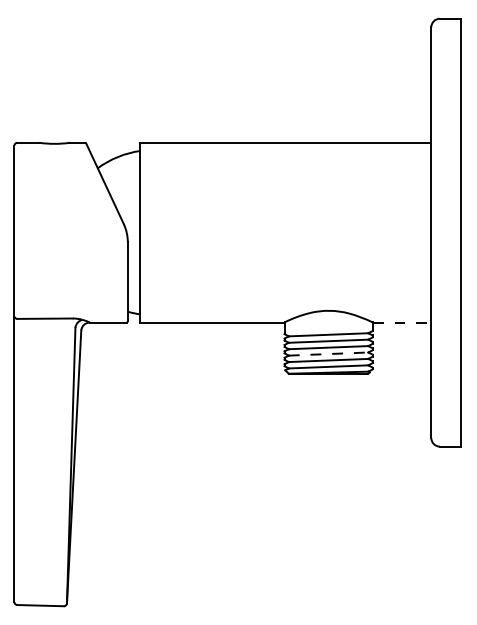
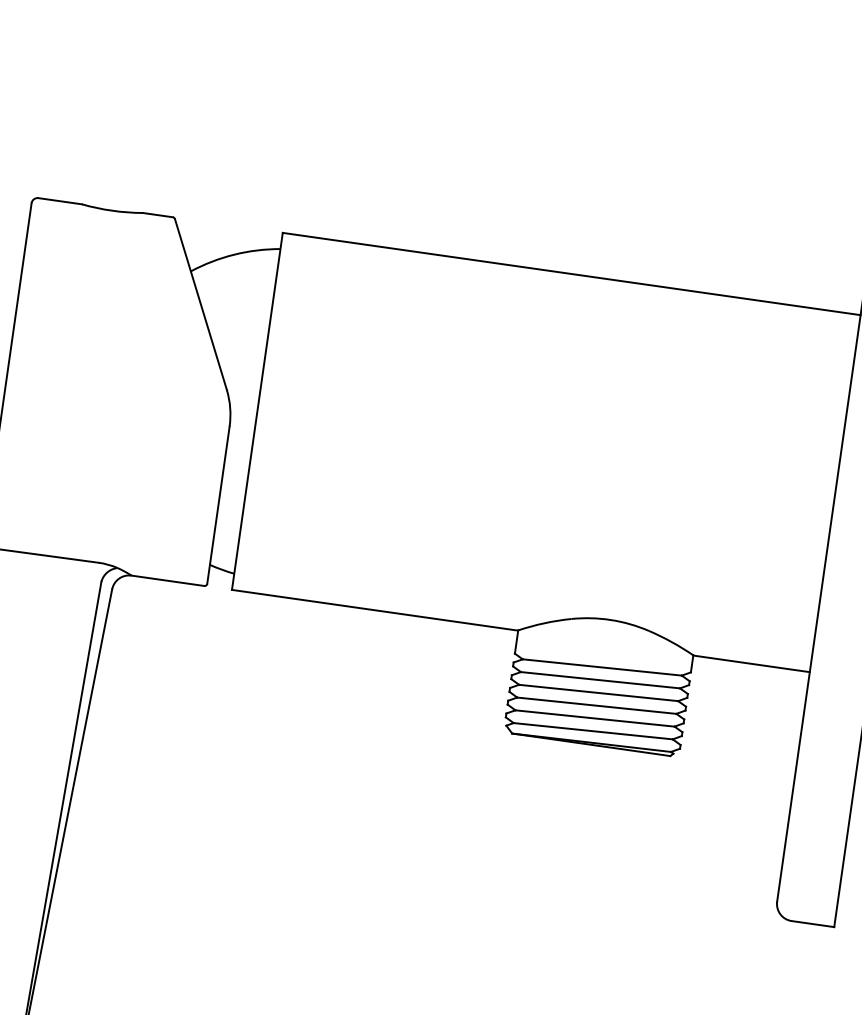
line: (402, 322) -> (752, 663), dashed -> solid
line: (328, 354) -> (596, 706), dashed -> solid

